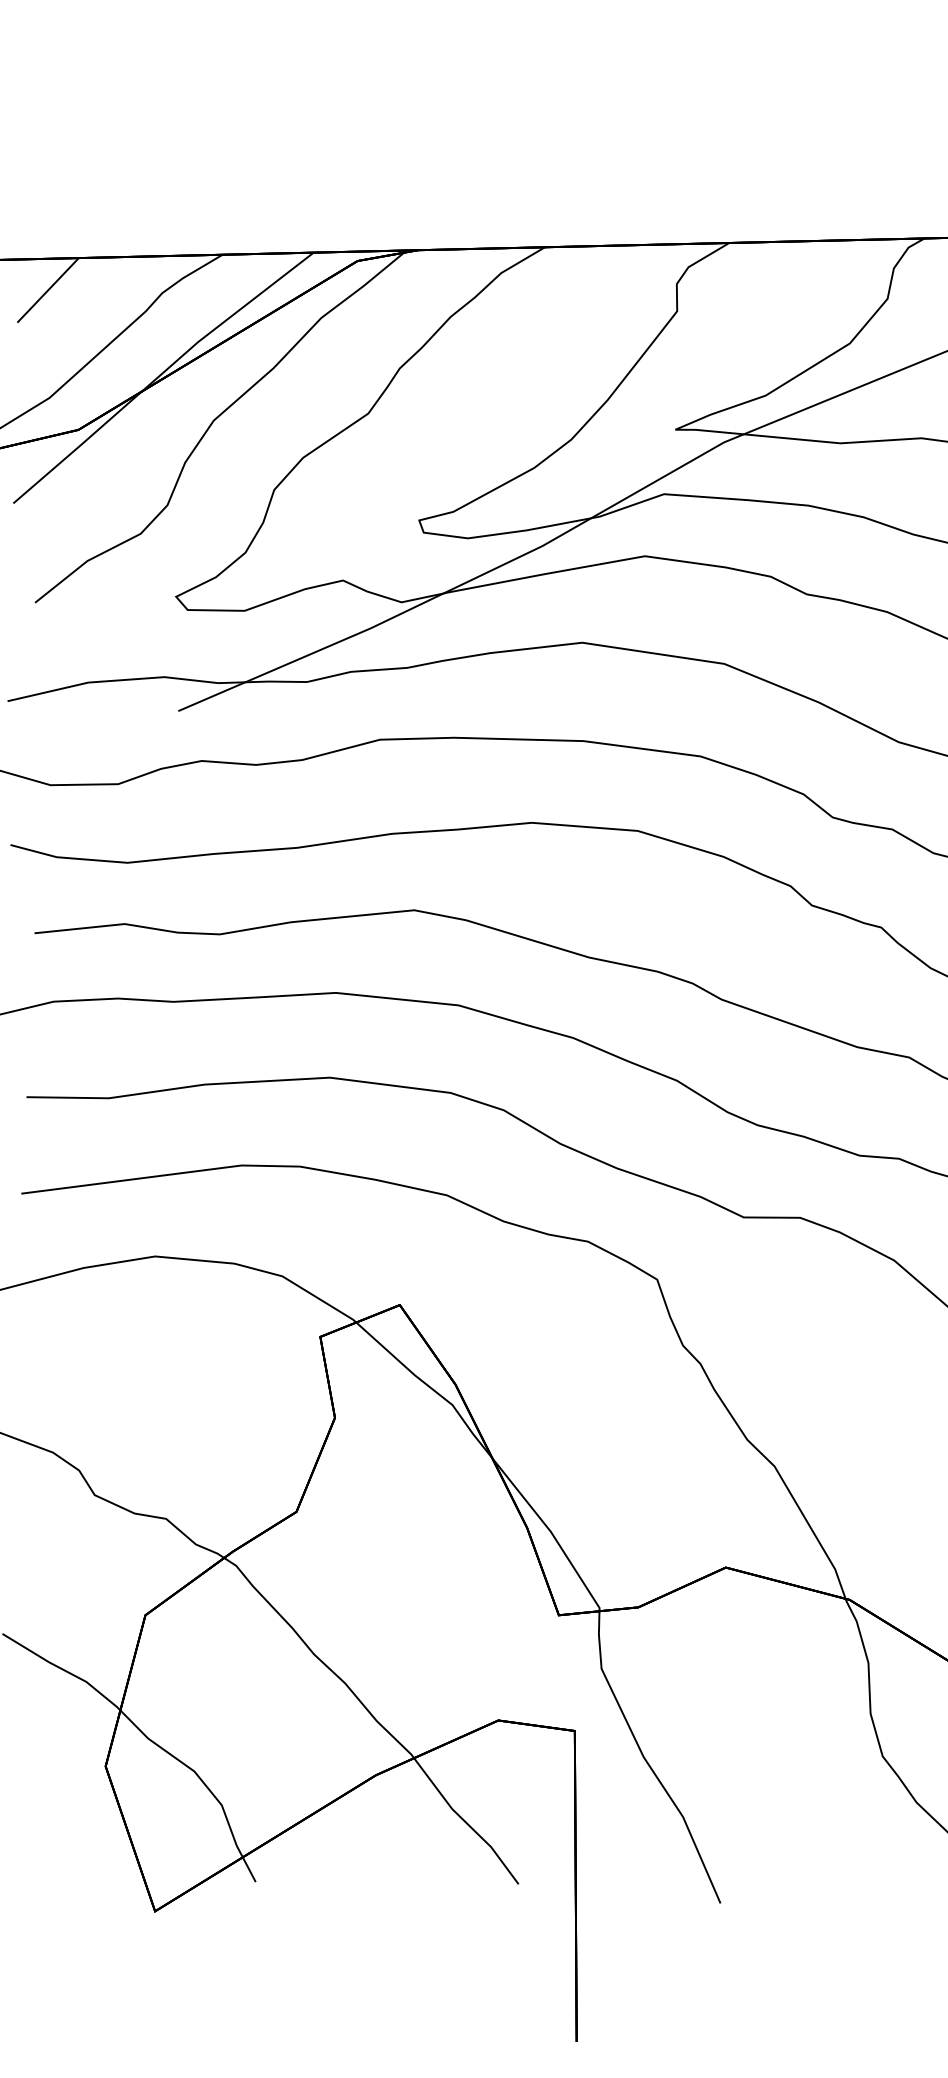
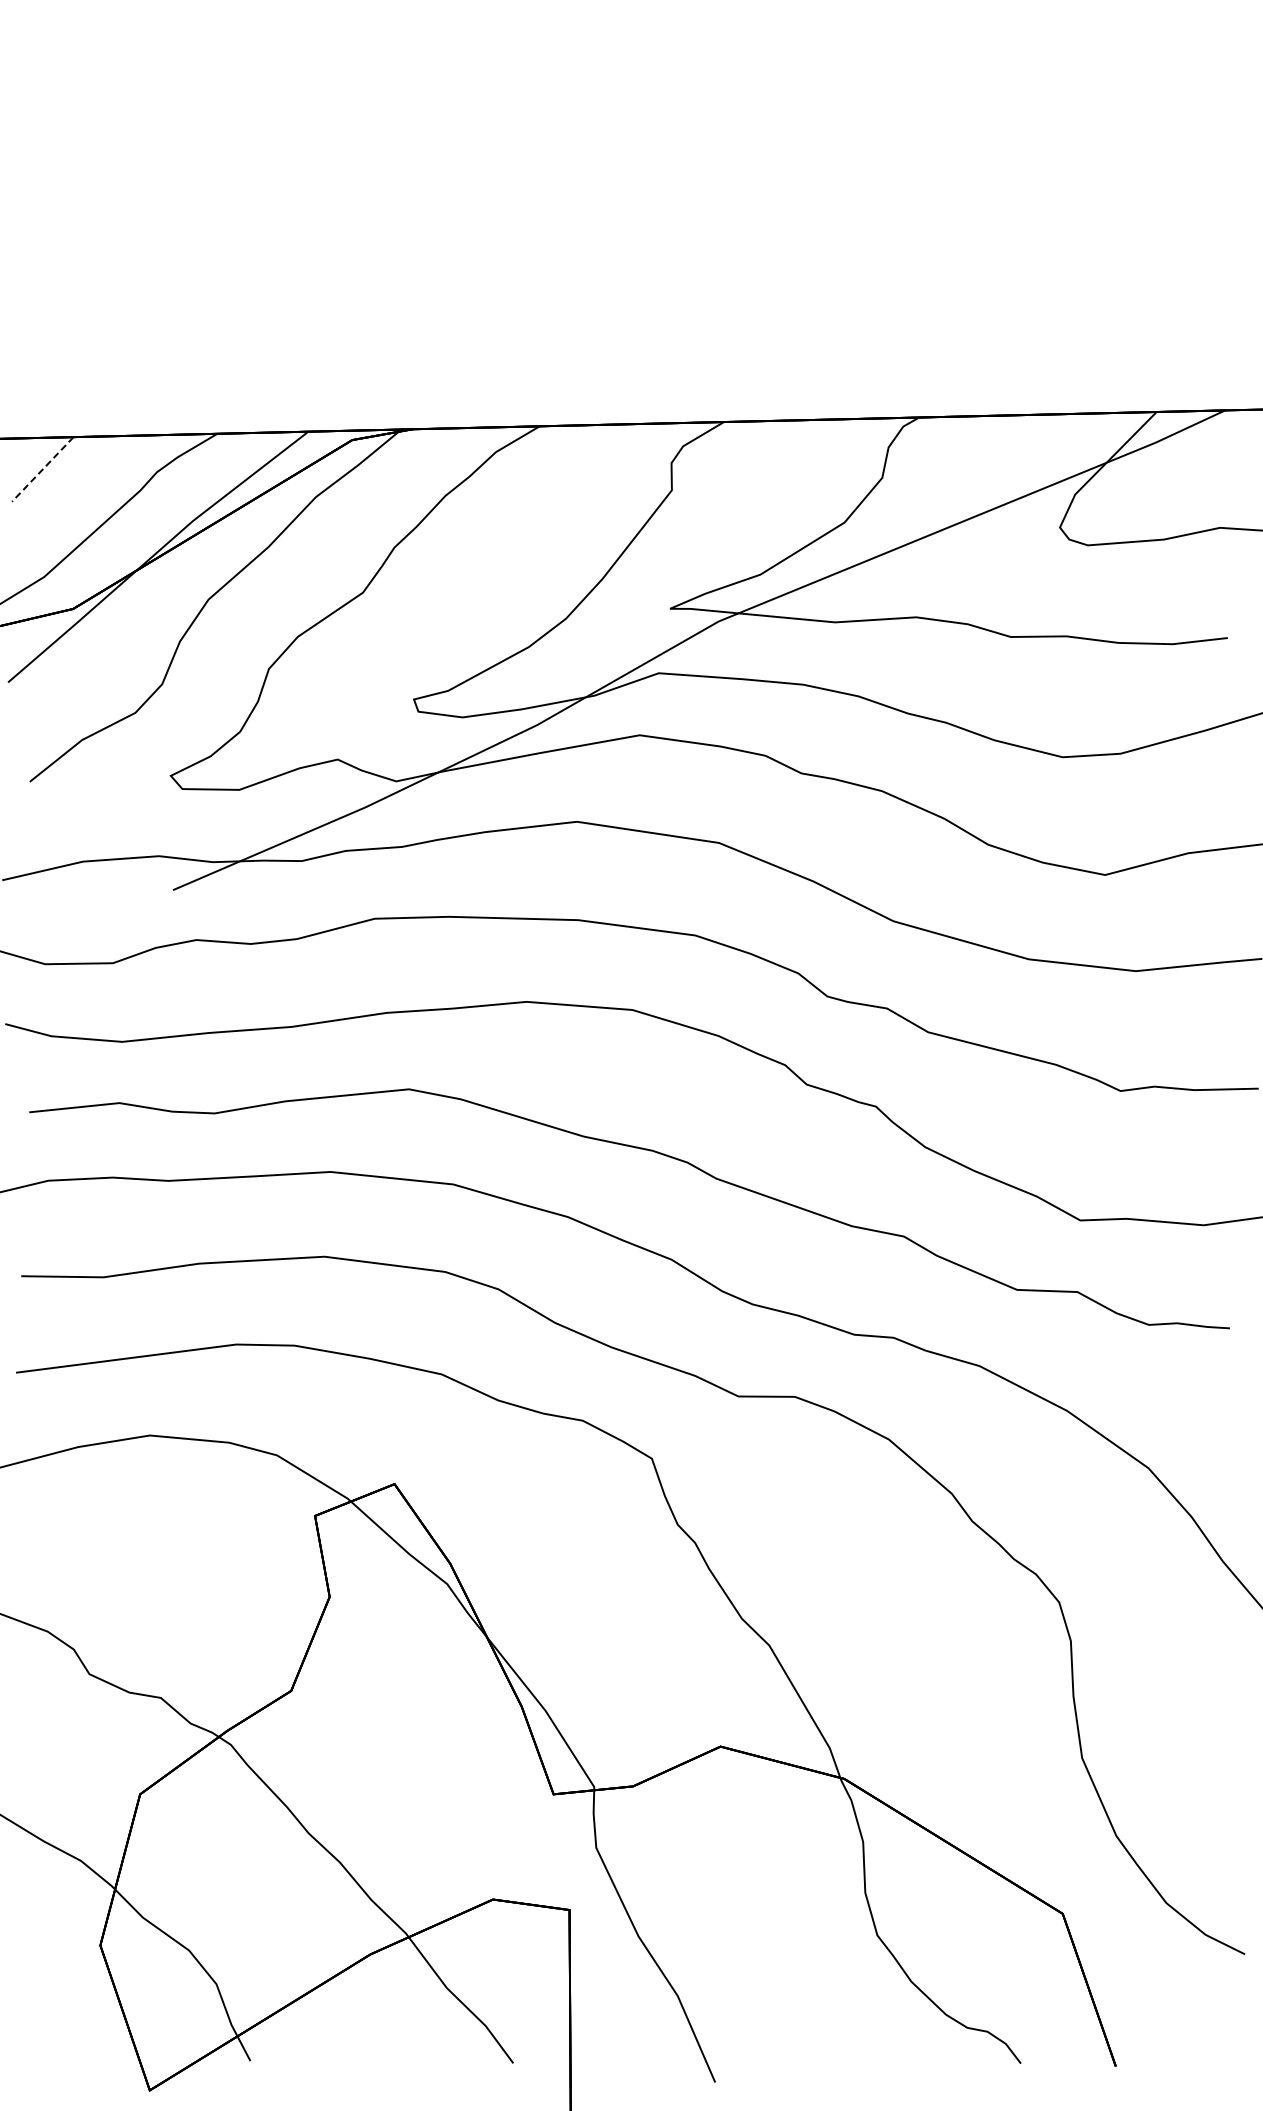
line: (47, 290) -> (42, 469), solid -> dashed

